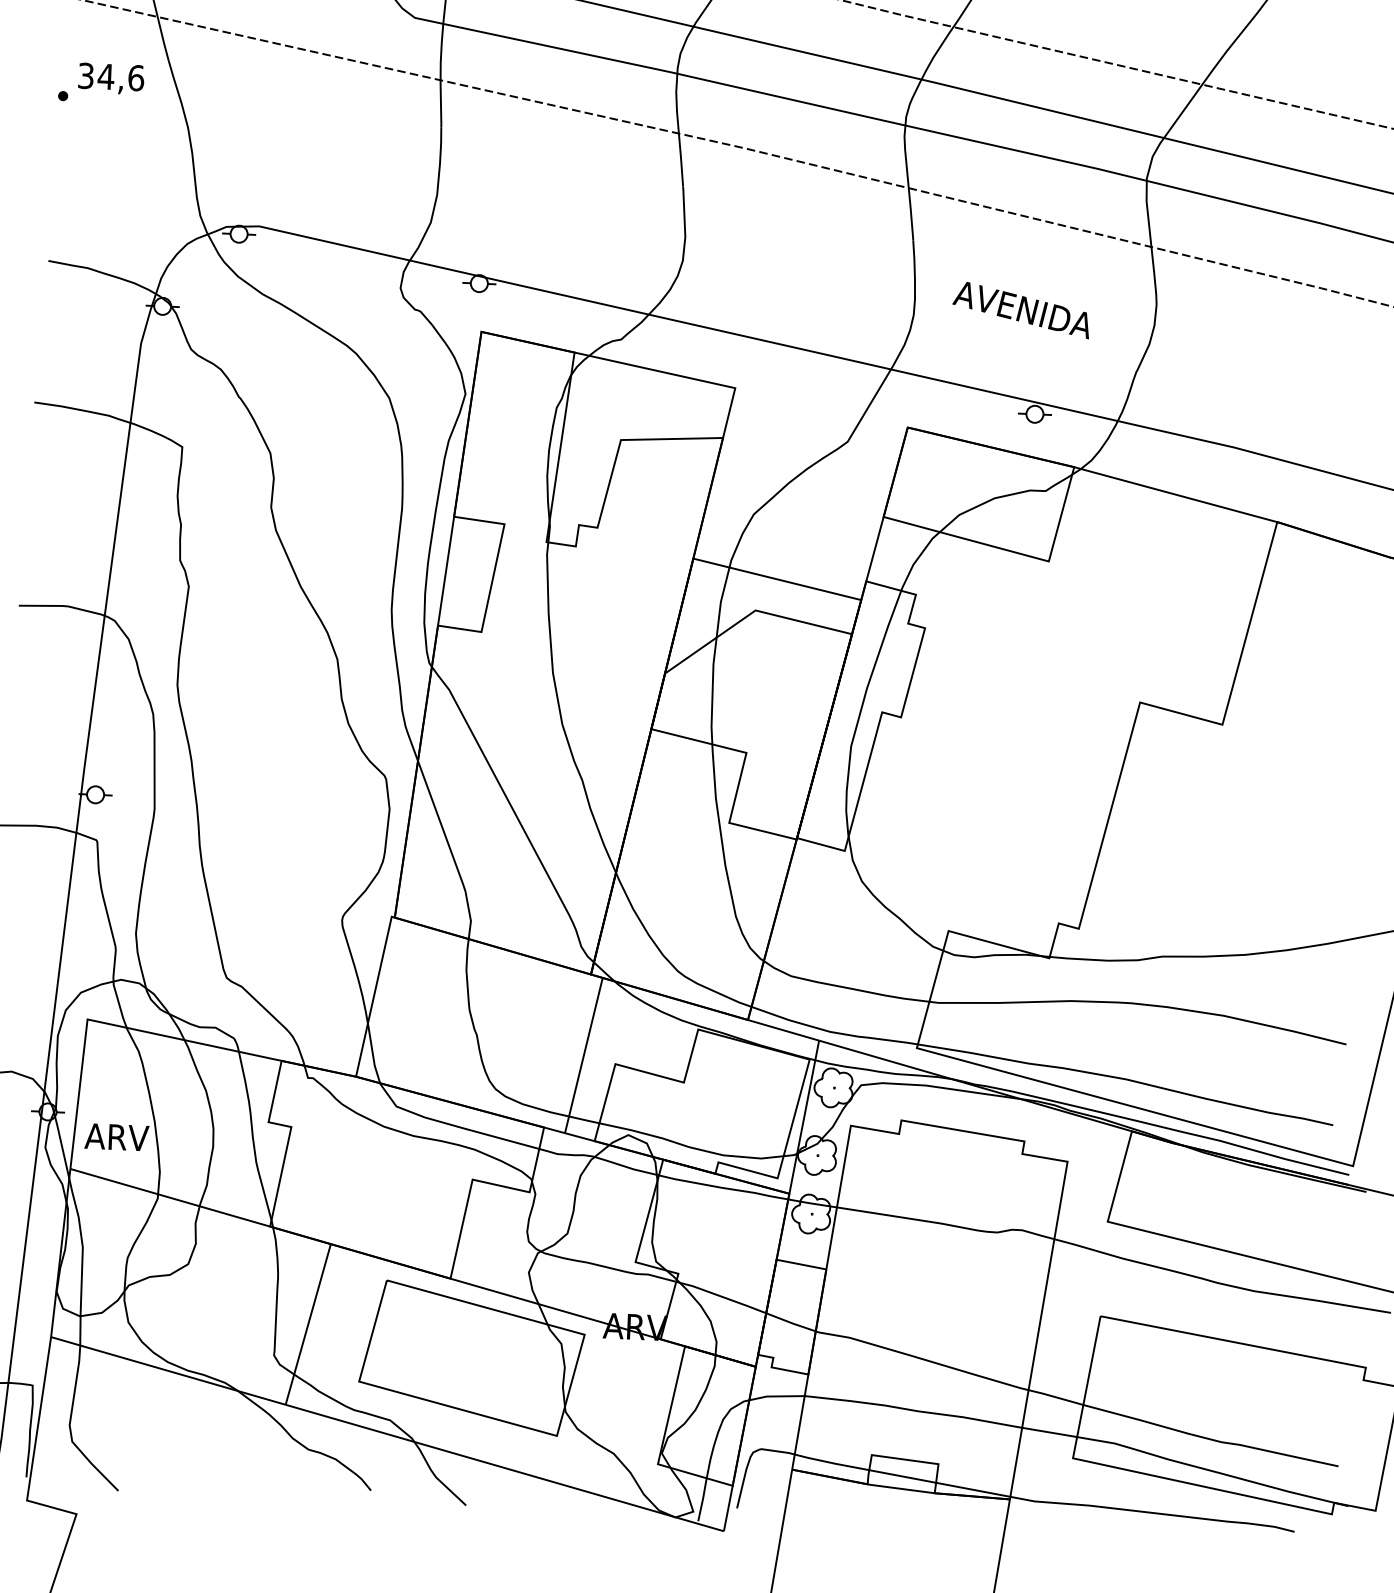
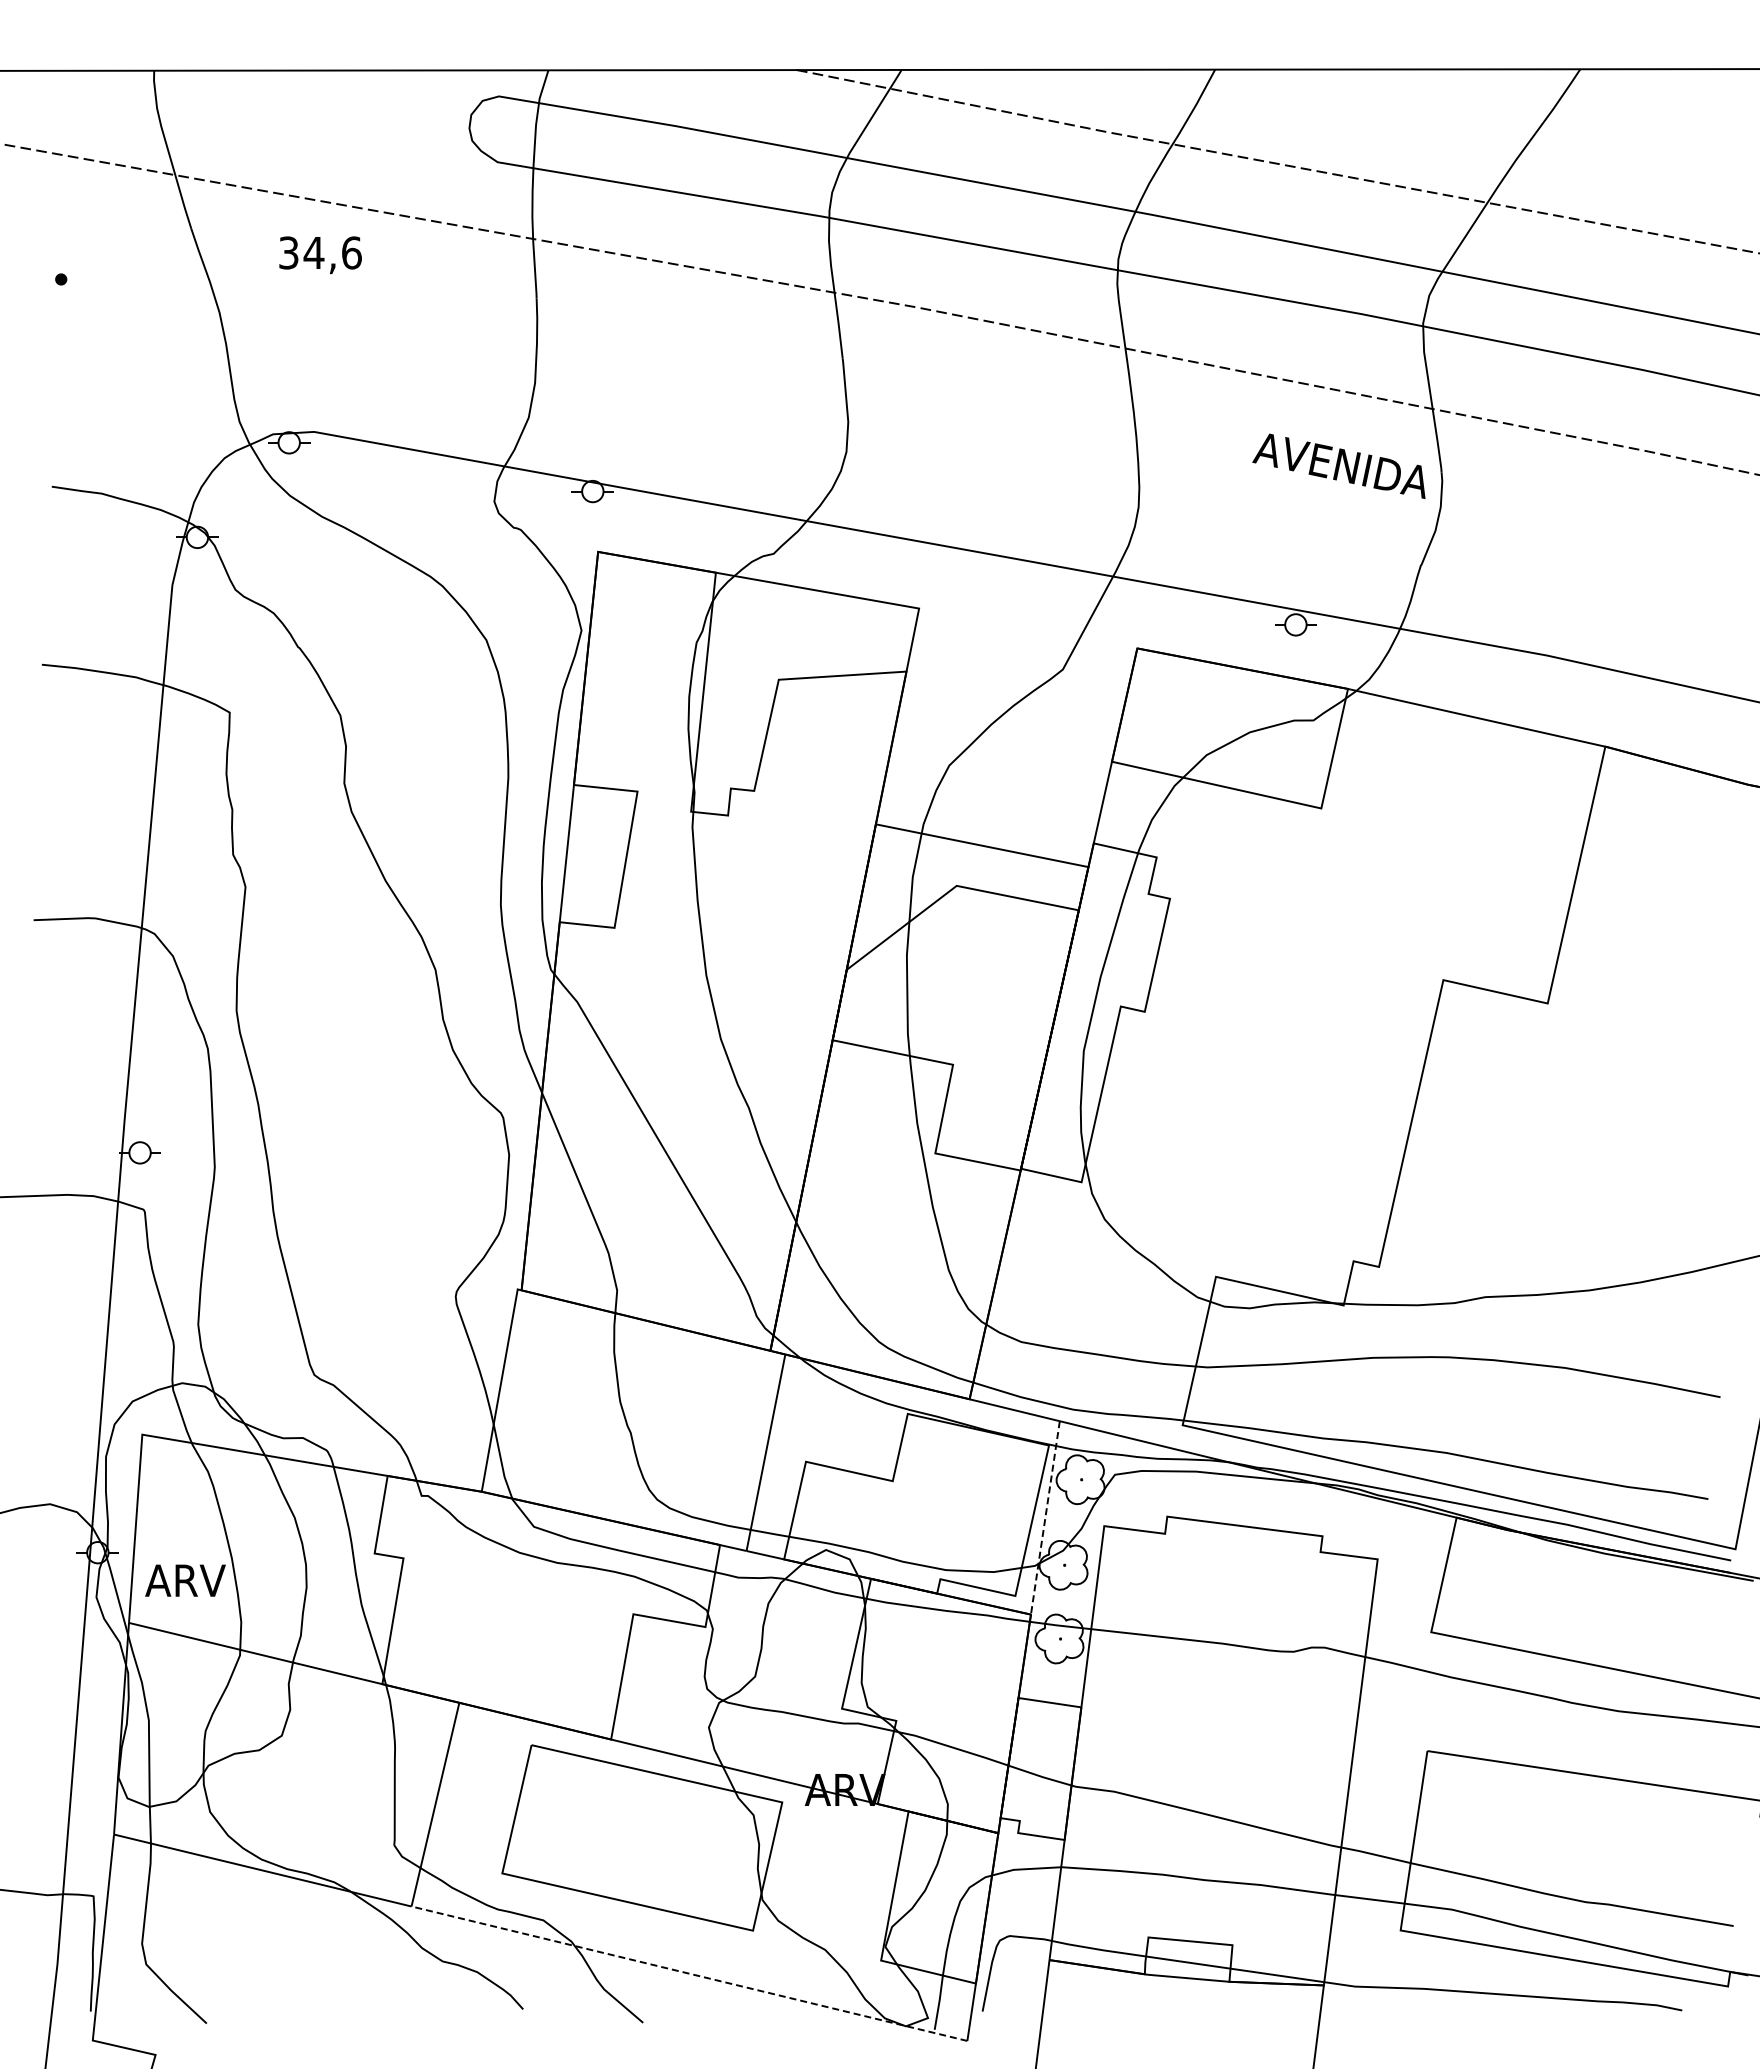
text: (111, 79) -> (320, 255), moved
text: (1020, 309) -> (1338, 465), moved
line: (804, 1116) -> (1045, 1517), solid -> dashed
line: (504, 1467) -> (689, 1973), solid -> dashed

